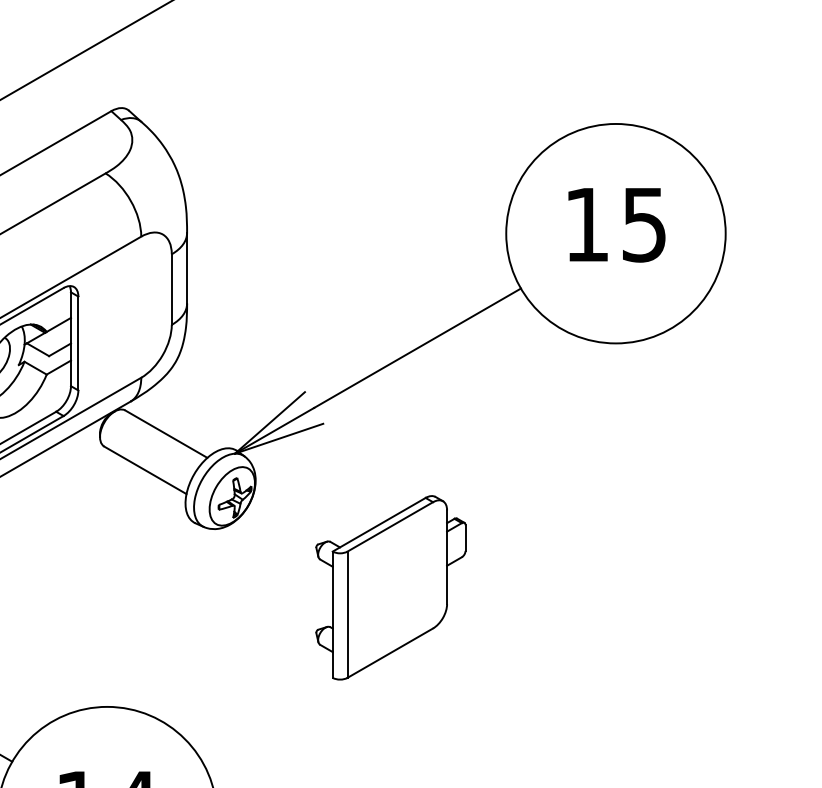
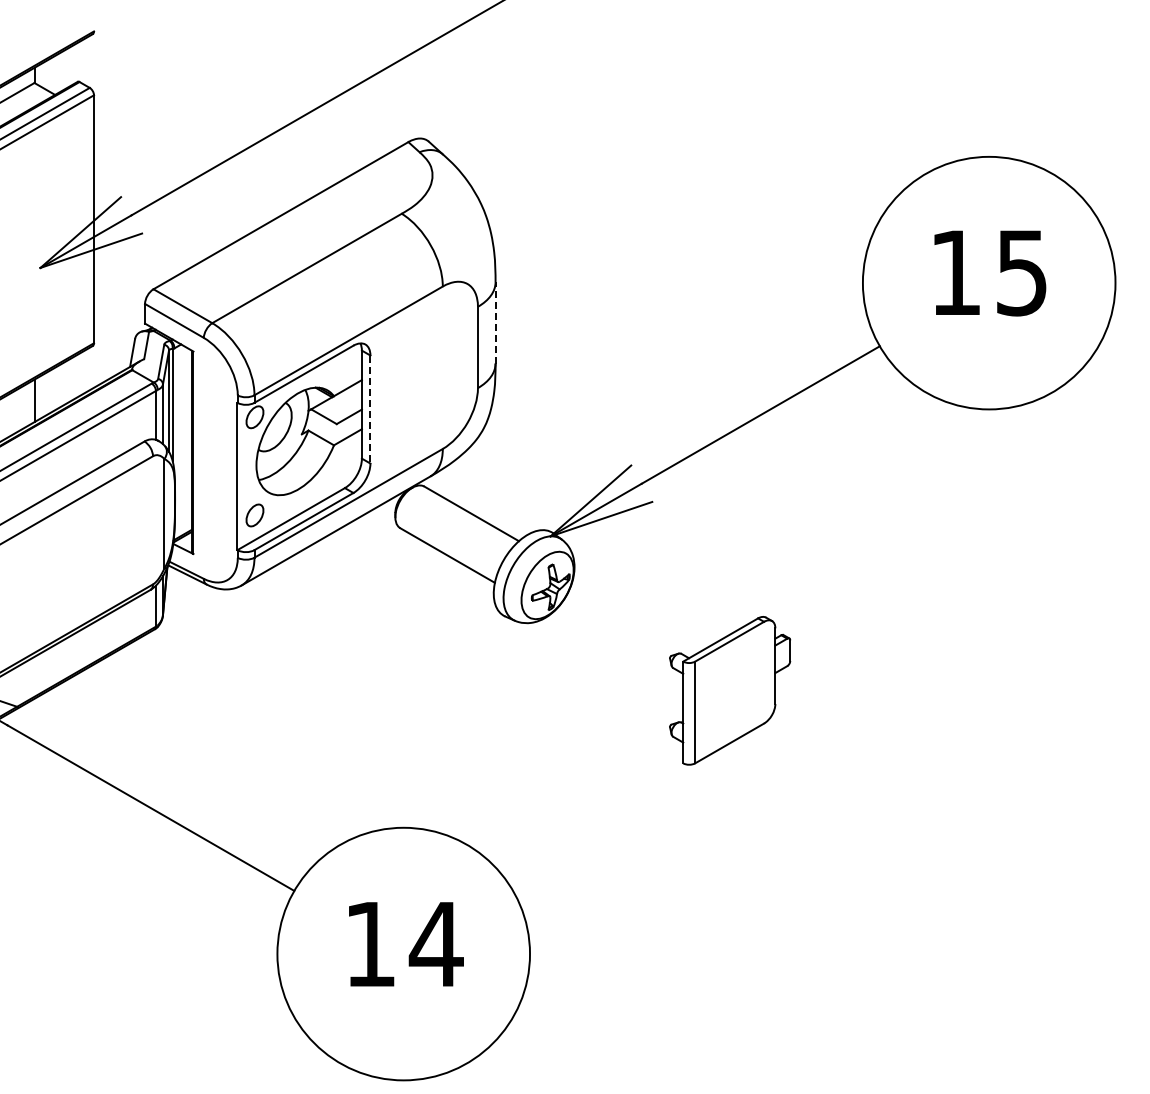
line: (187, 267) -> (495, 322), solid -> dashed
line: (78, 344) -> (370, 410), solid -> dashed
part: (390, 587) -> (729, 690), size x0.7

